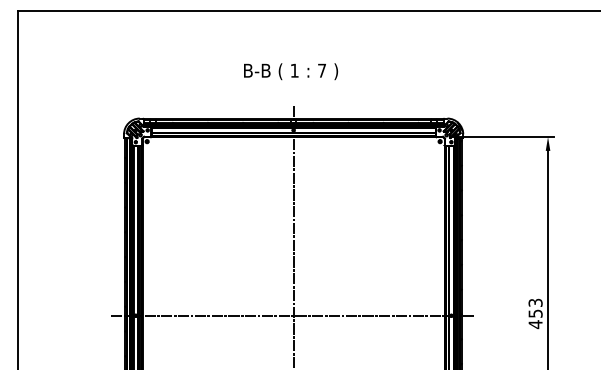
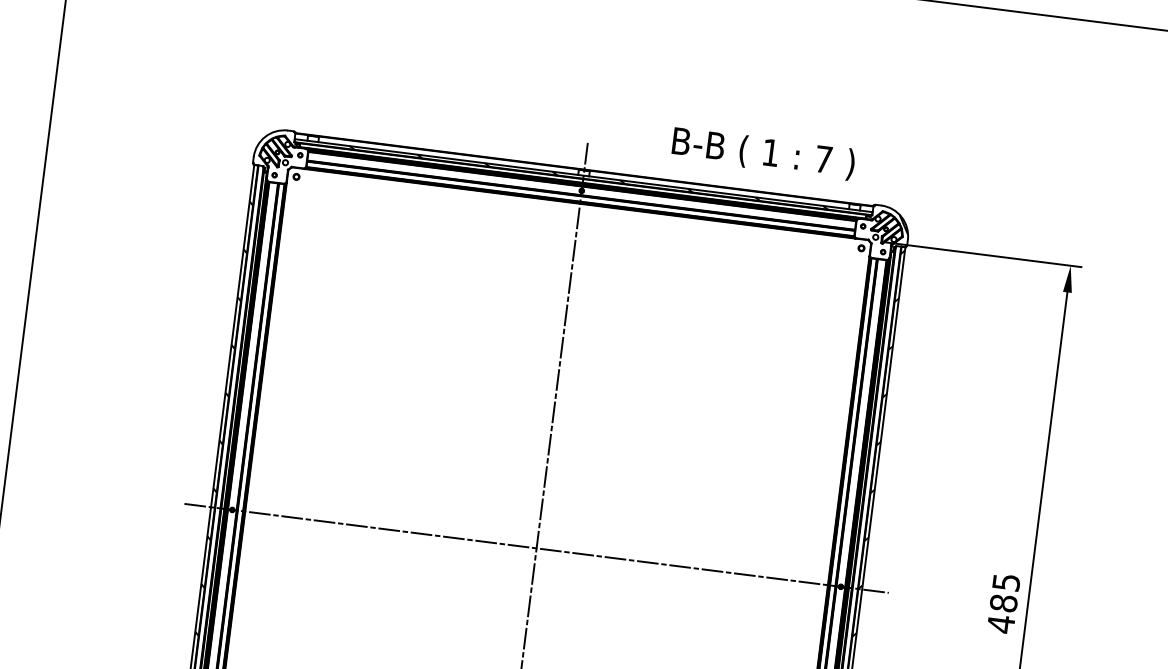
text: (291, 71) -> (764, 153), moved
text: (535, 307) -> (1005, 591), 453 -> 485

